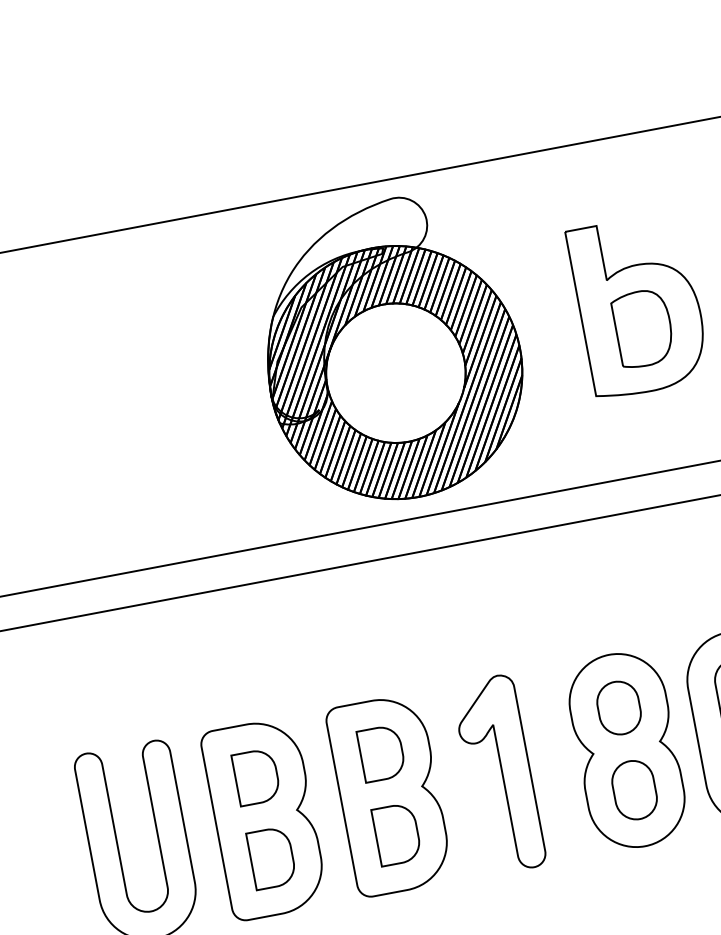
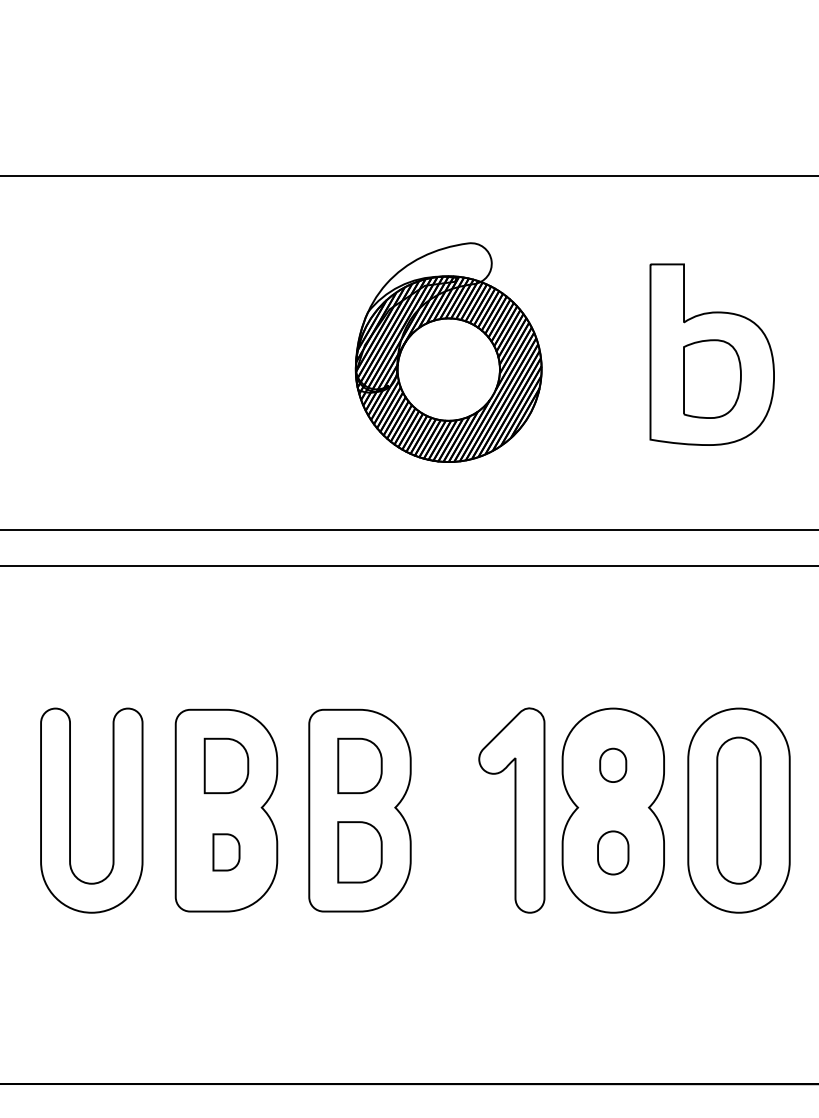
part: (391, 350) -> (448, 352), size x0.7
part: (618, 708) -> (612, 765), size x0.6
part: (498, 774) -> (511, 810), moved
part: (633, 789) -> (612, 852), size x0.7
part: (271, 858) -> (226, 852), size x0.6

